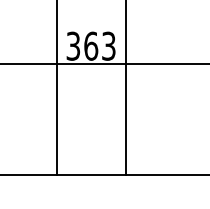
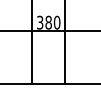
text: (99, 45) -> (52, 22), 363 -> 380

